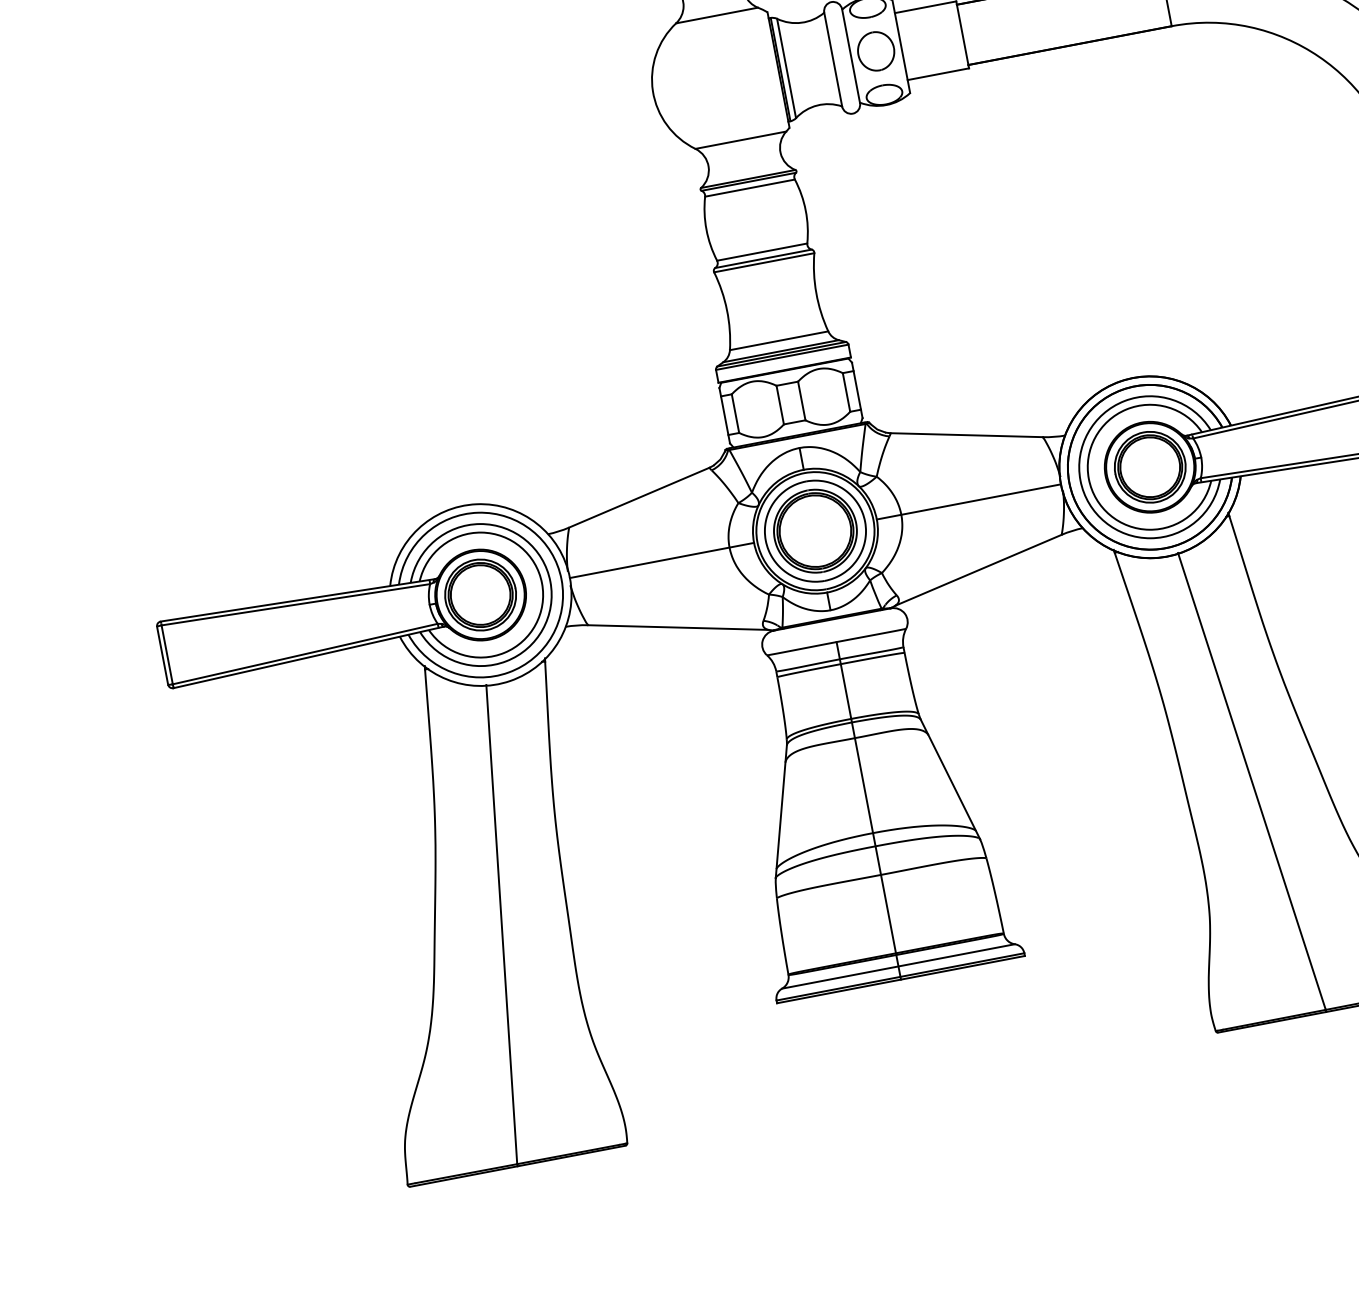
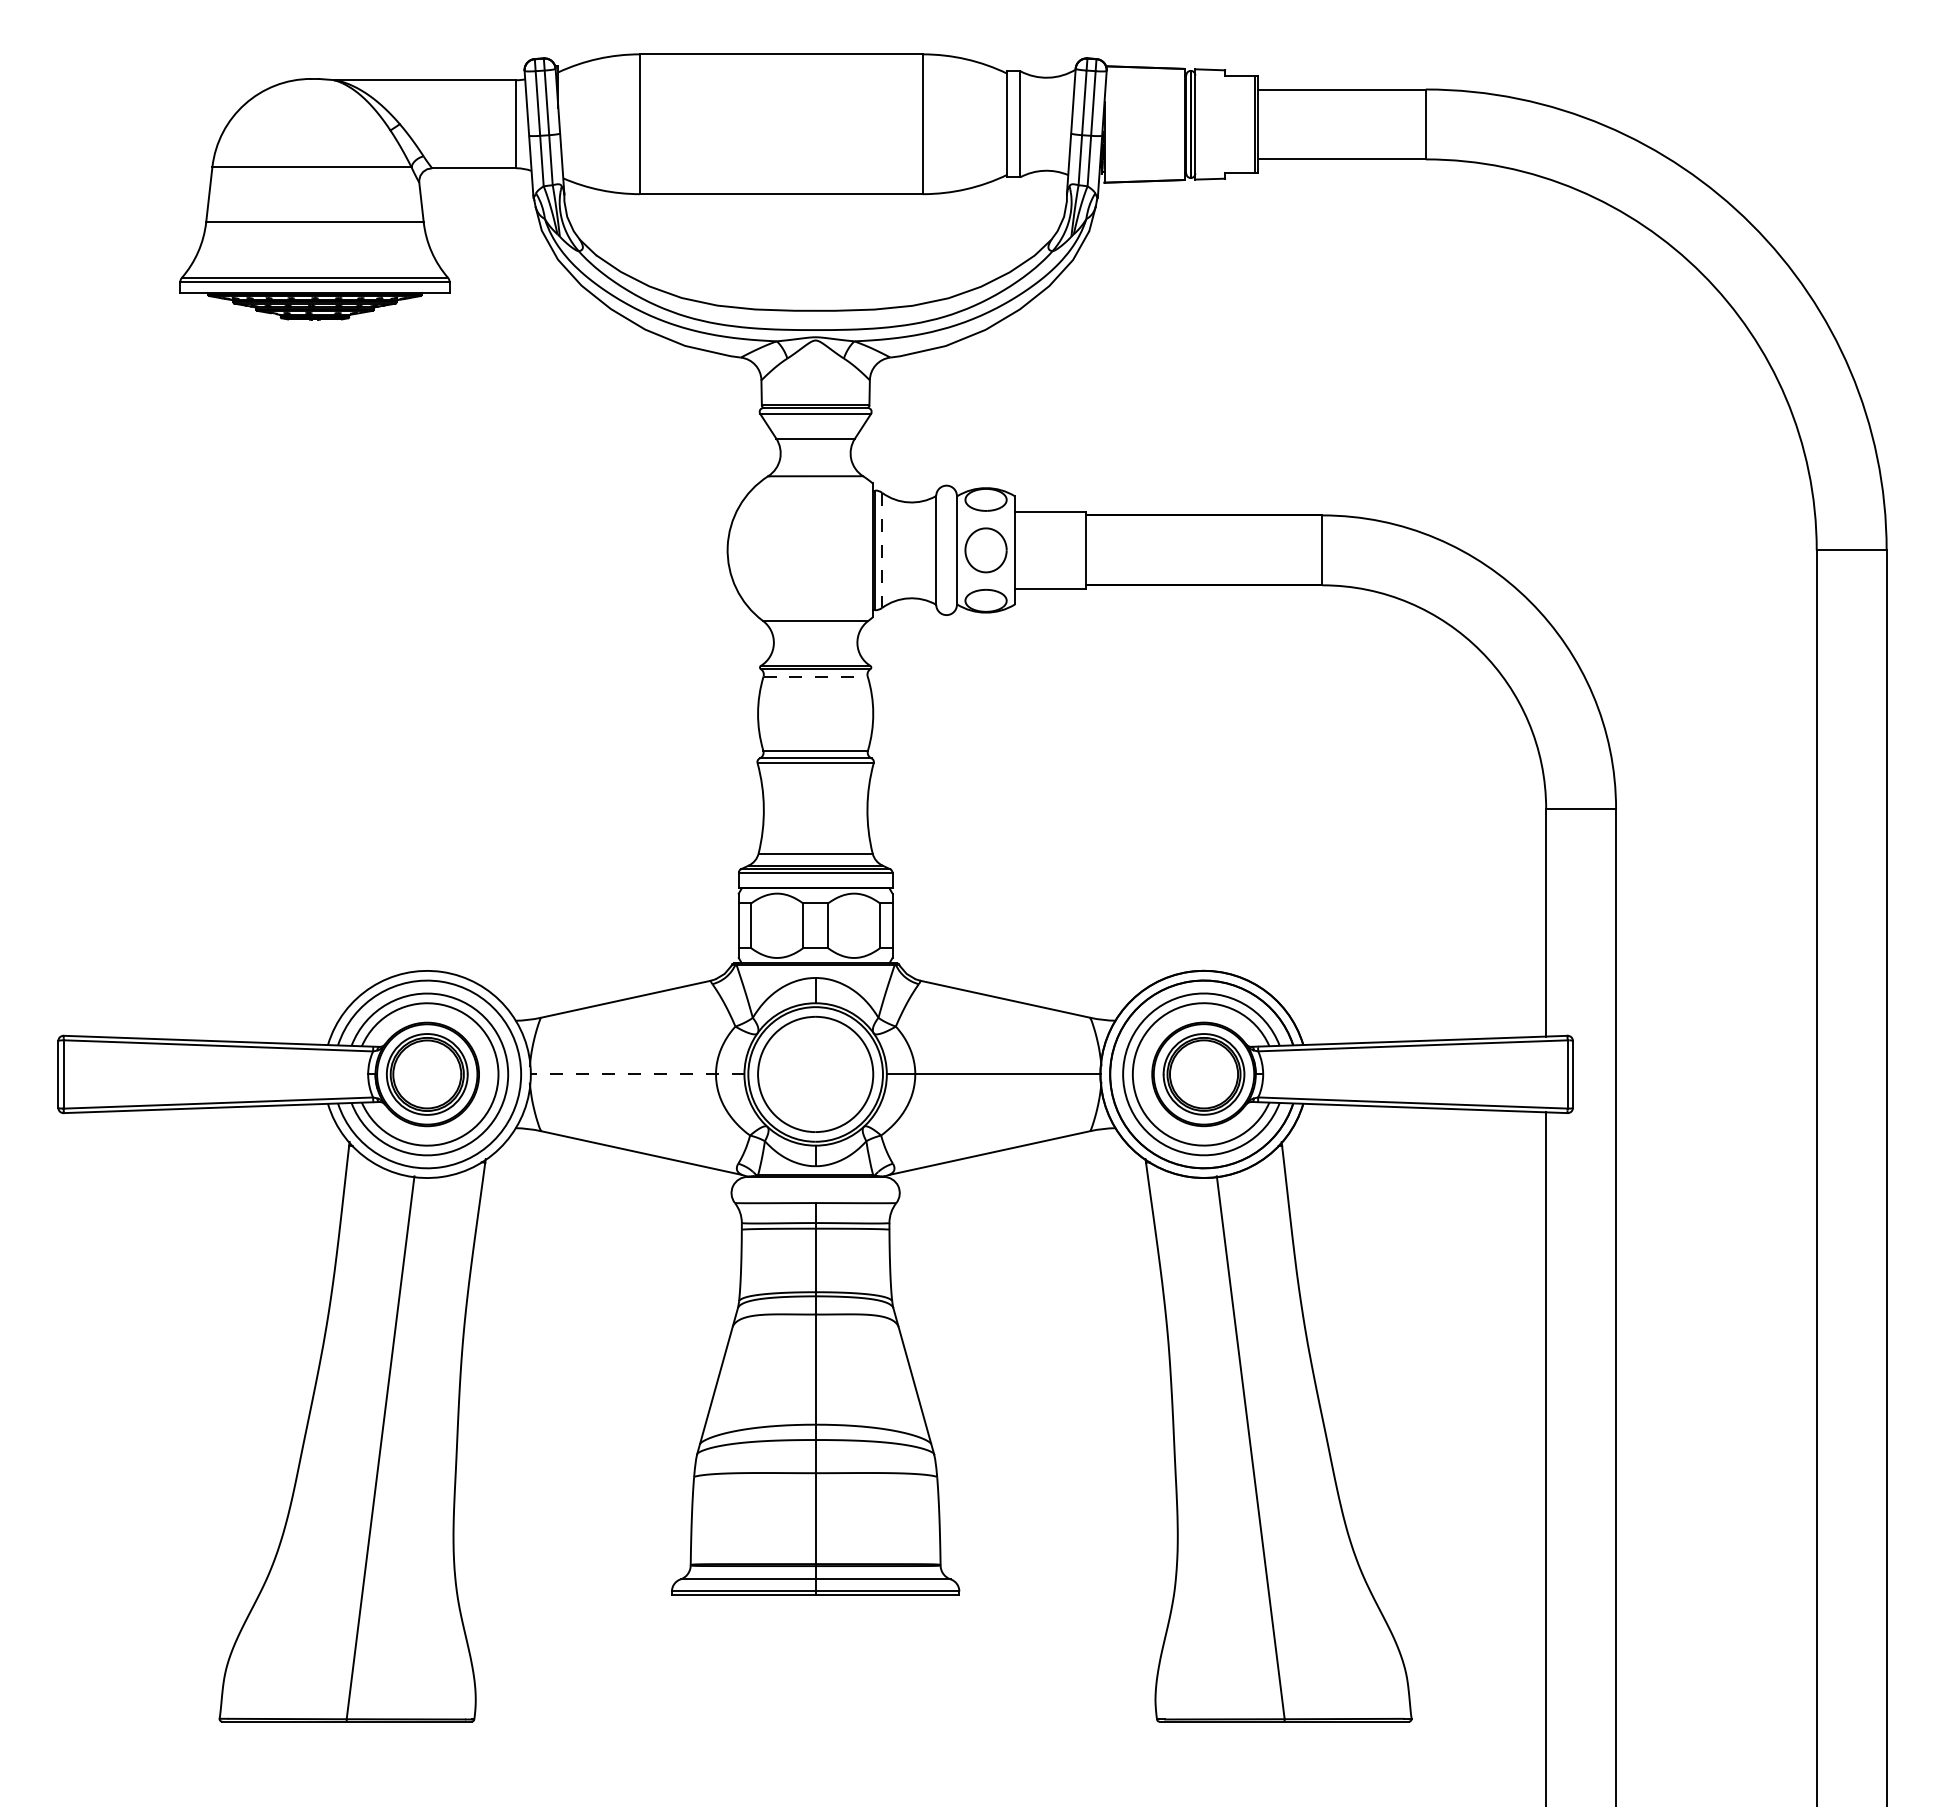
line: (786, 68) -> (882, 550), solid -> dashed
line: (750, 187) -> (816, 676), solid -> dashed
part: (815, 531) -> (815, 1074), removed
line: (661, 560) -> (637, 1074), solid -> dashed

